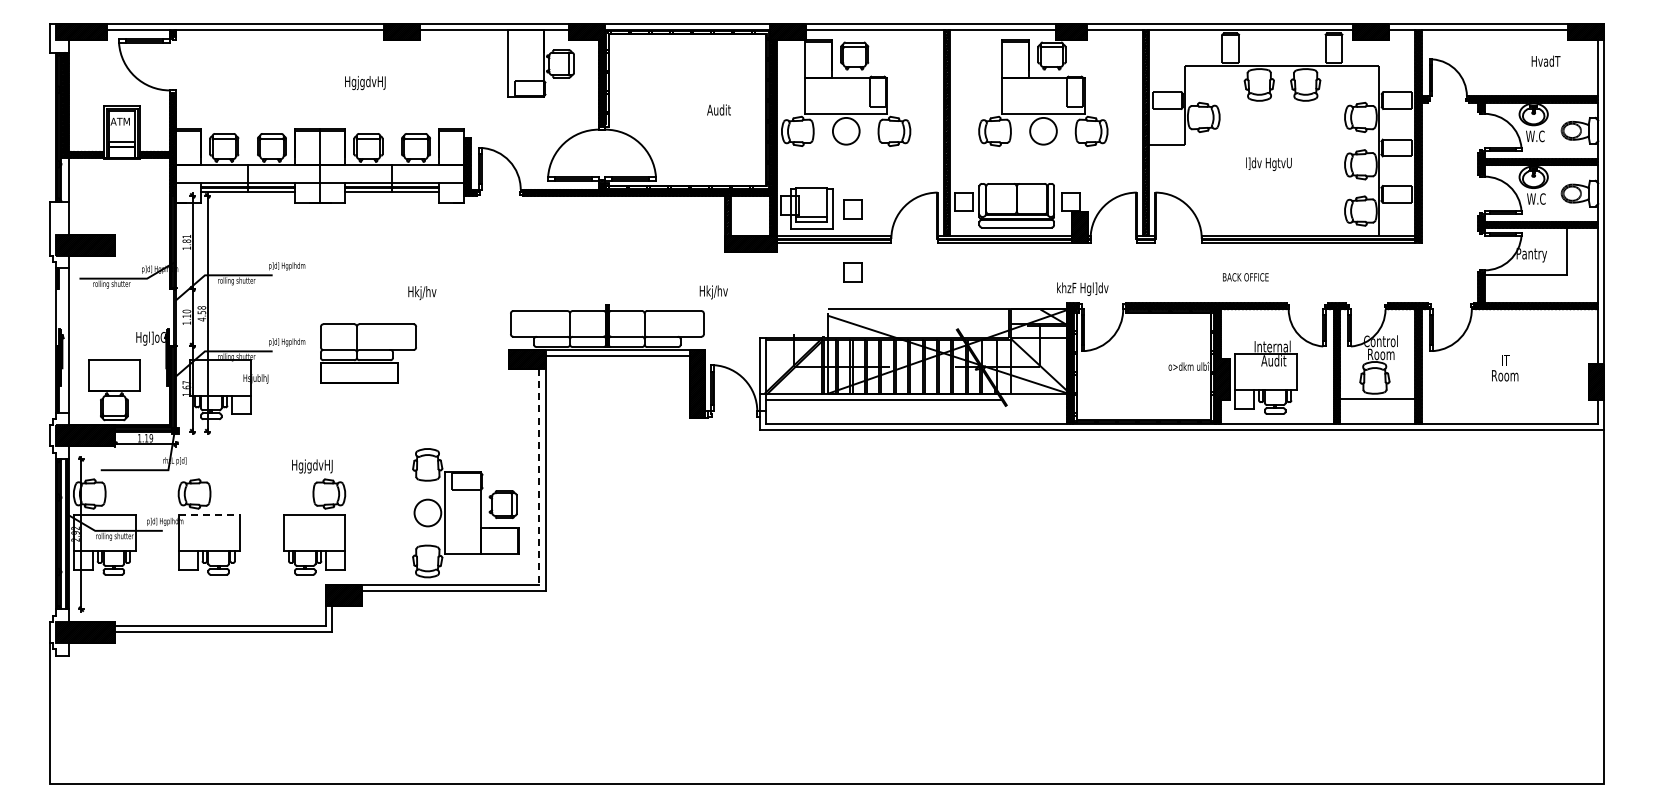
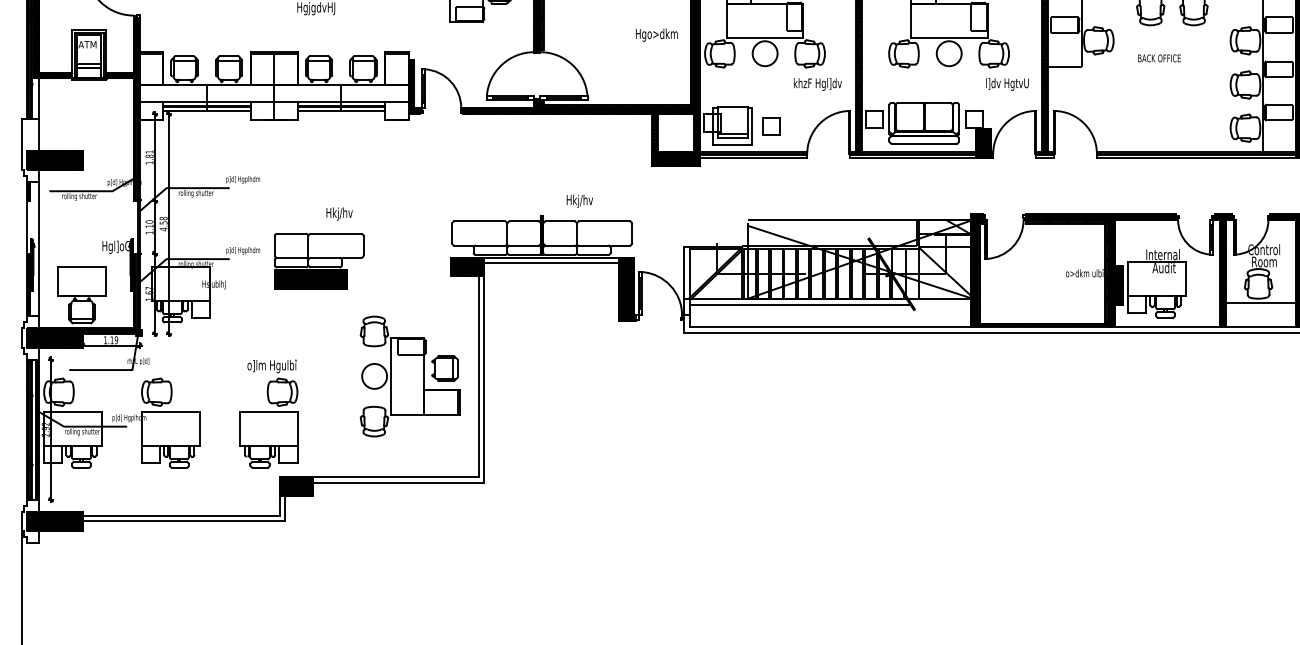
text: (729, 111) -> (656, 35), Audit -> Hgo>dkm
text: (1268, 163) -> (1007, 83), moved
part: (852, 272) -> (770, 185), removed
text: (1245, 277) -> (1159, 58), moved
text: (1082, 288) -> (817, 83), moved
text: (422, 292) -> (339, 213), moved
text: (713, 292) -> (579, 201), moved
hatch: (359, 372) -> (310, 278), added
text: (317, 465) -> (271, 365), HgjgdvHJ -> o]lm Hgulbî
line: (539, 477) -> (478, 376), dashed -> solid
part: (465, 513) -> (409, 376), moved
line: (209, 515) -> (170, 412), dashed -> solid

